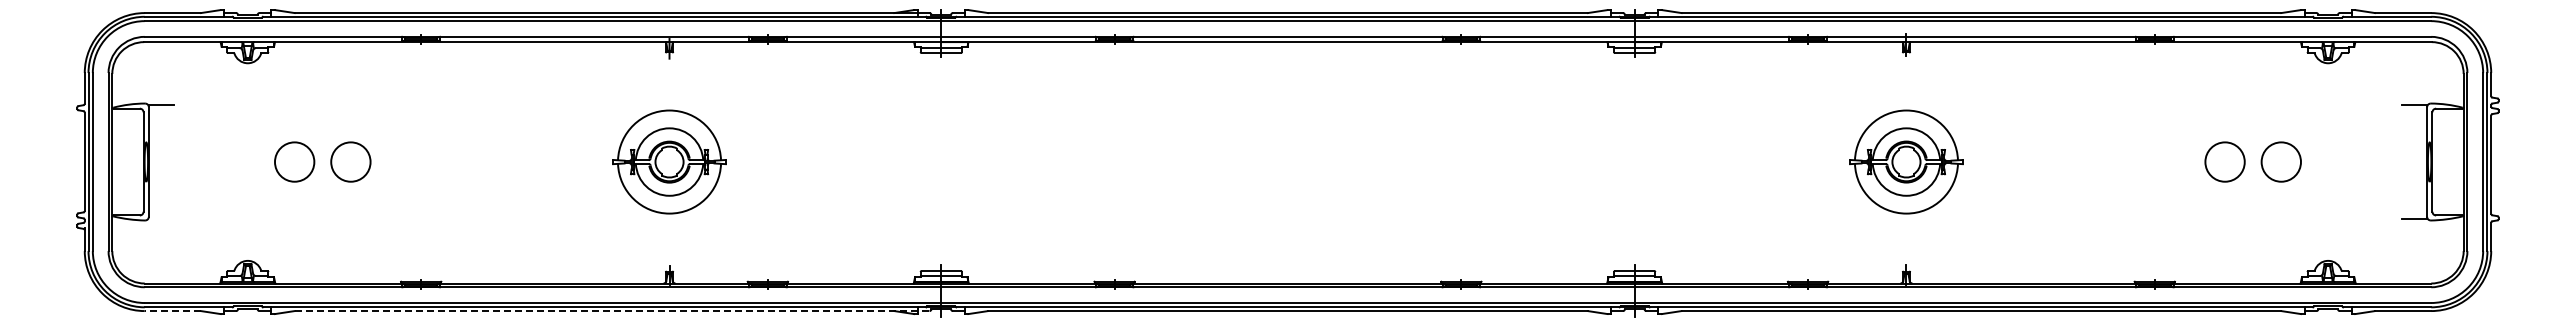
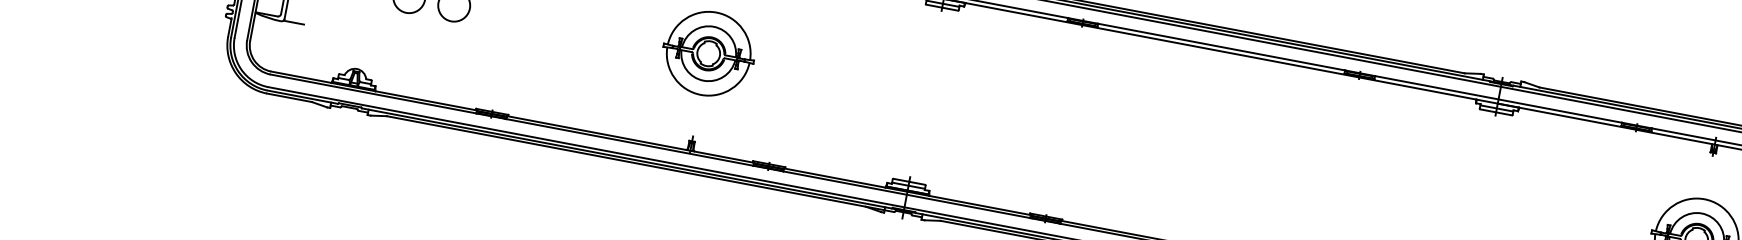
line: (160, 219) -> (293, 22), added
line: (172, 311) -> (289, 98), dashed -> solid
line: (612, 311) -> (640, 164), dashed -> solid

